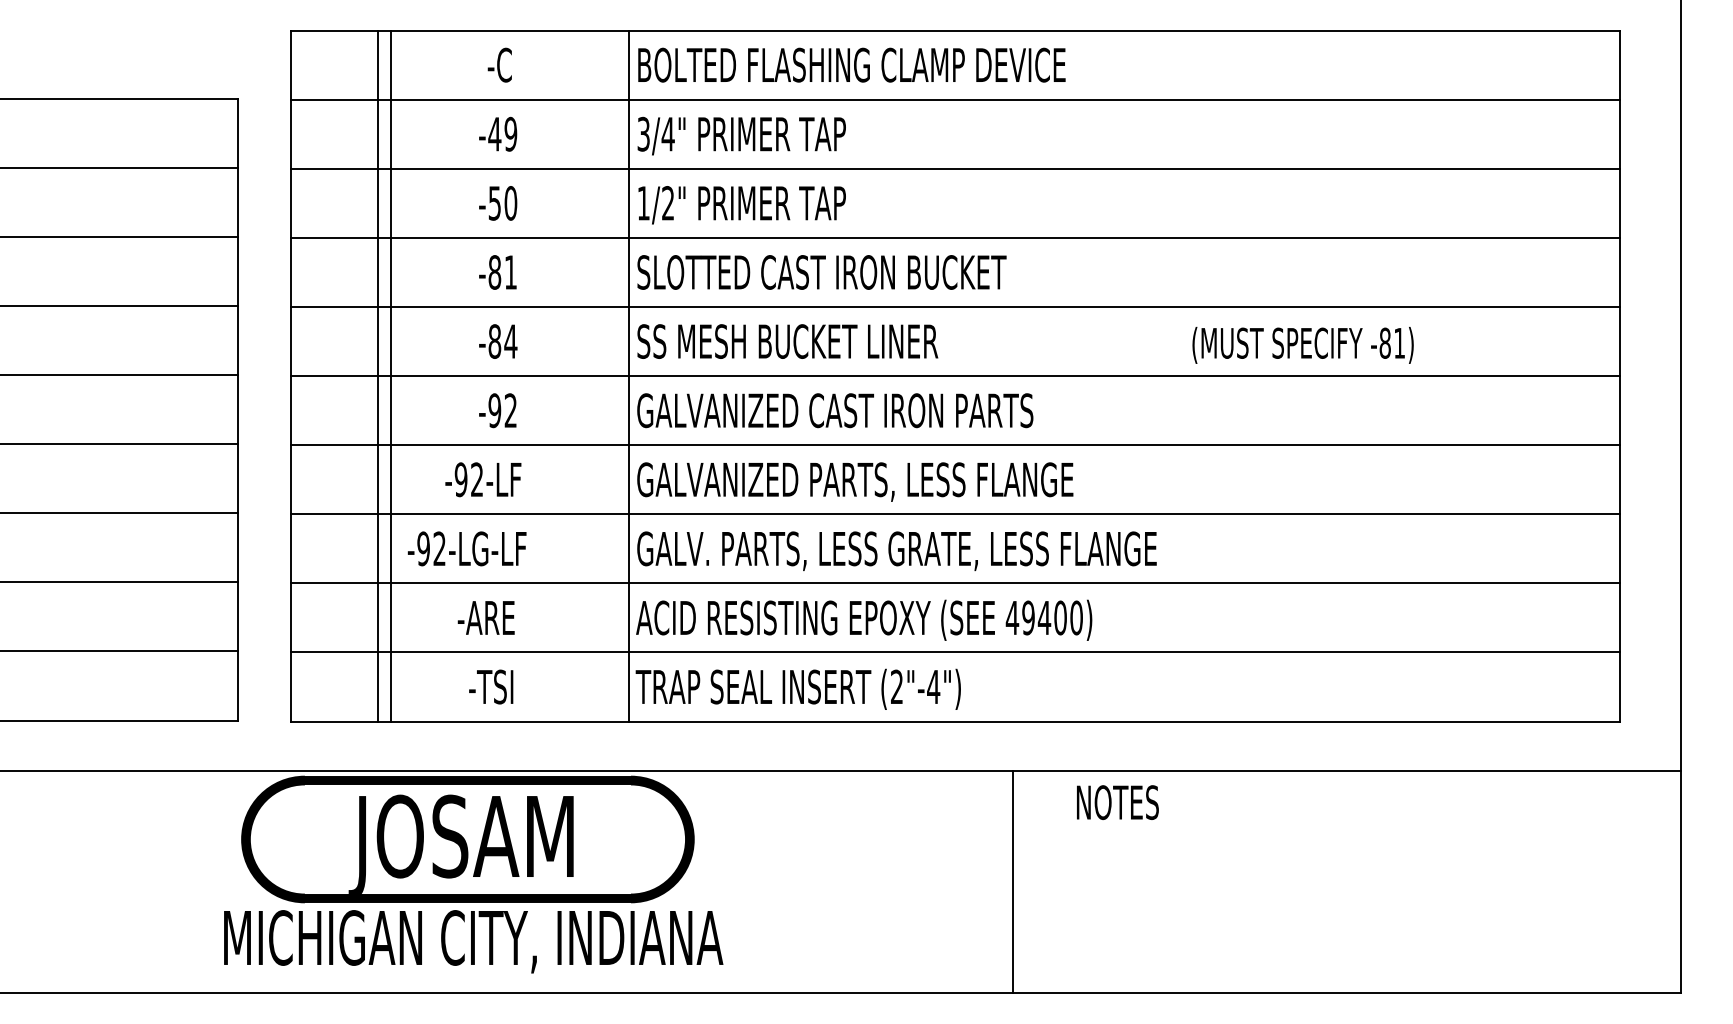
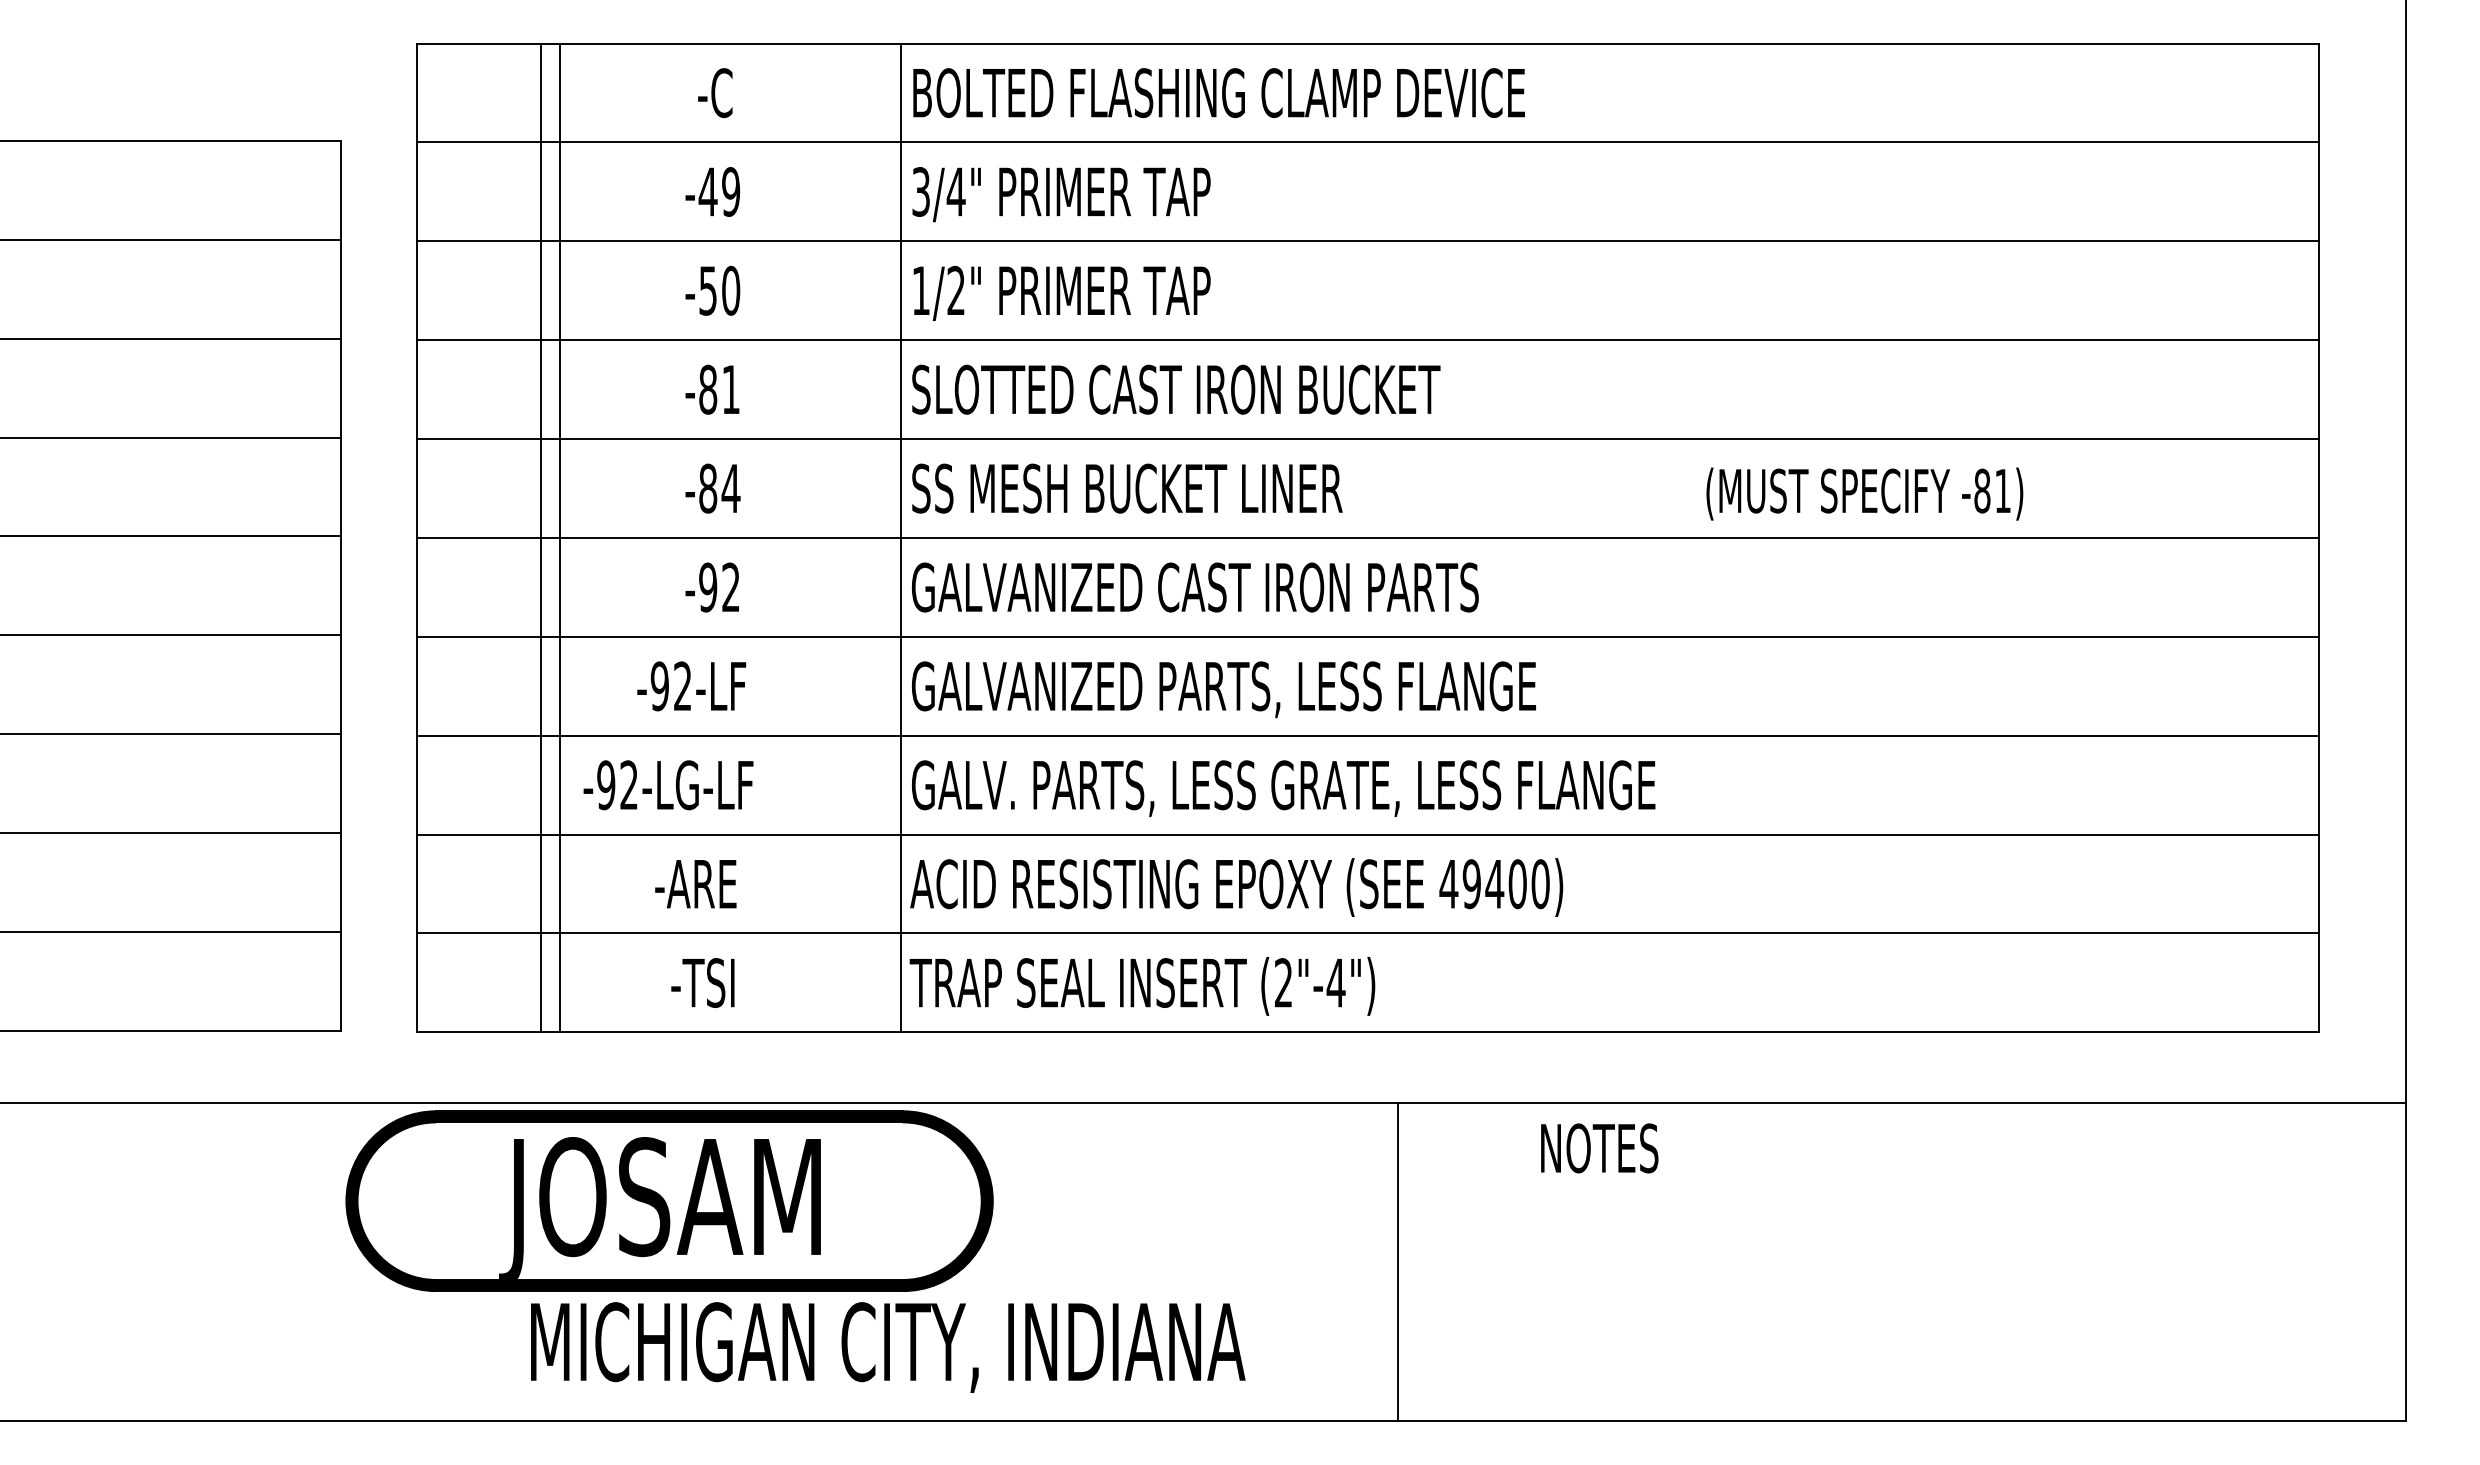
line: (1013, 881) -> (1398, 1261), moved
text: (473, 941) -> (887, 1347), moved

